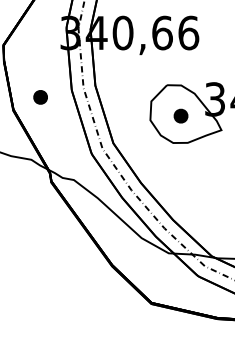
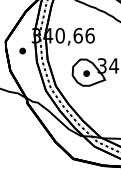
part: (40, 96) -> (22, 50), moved

